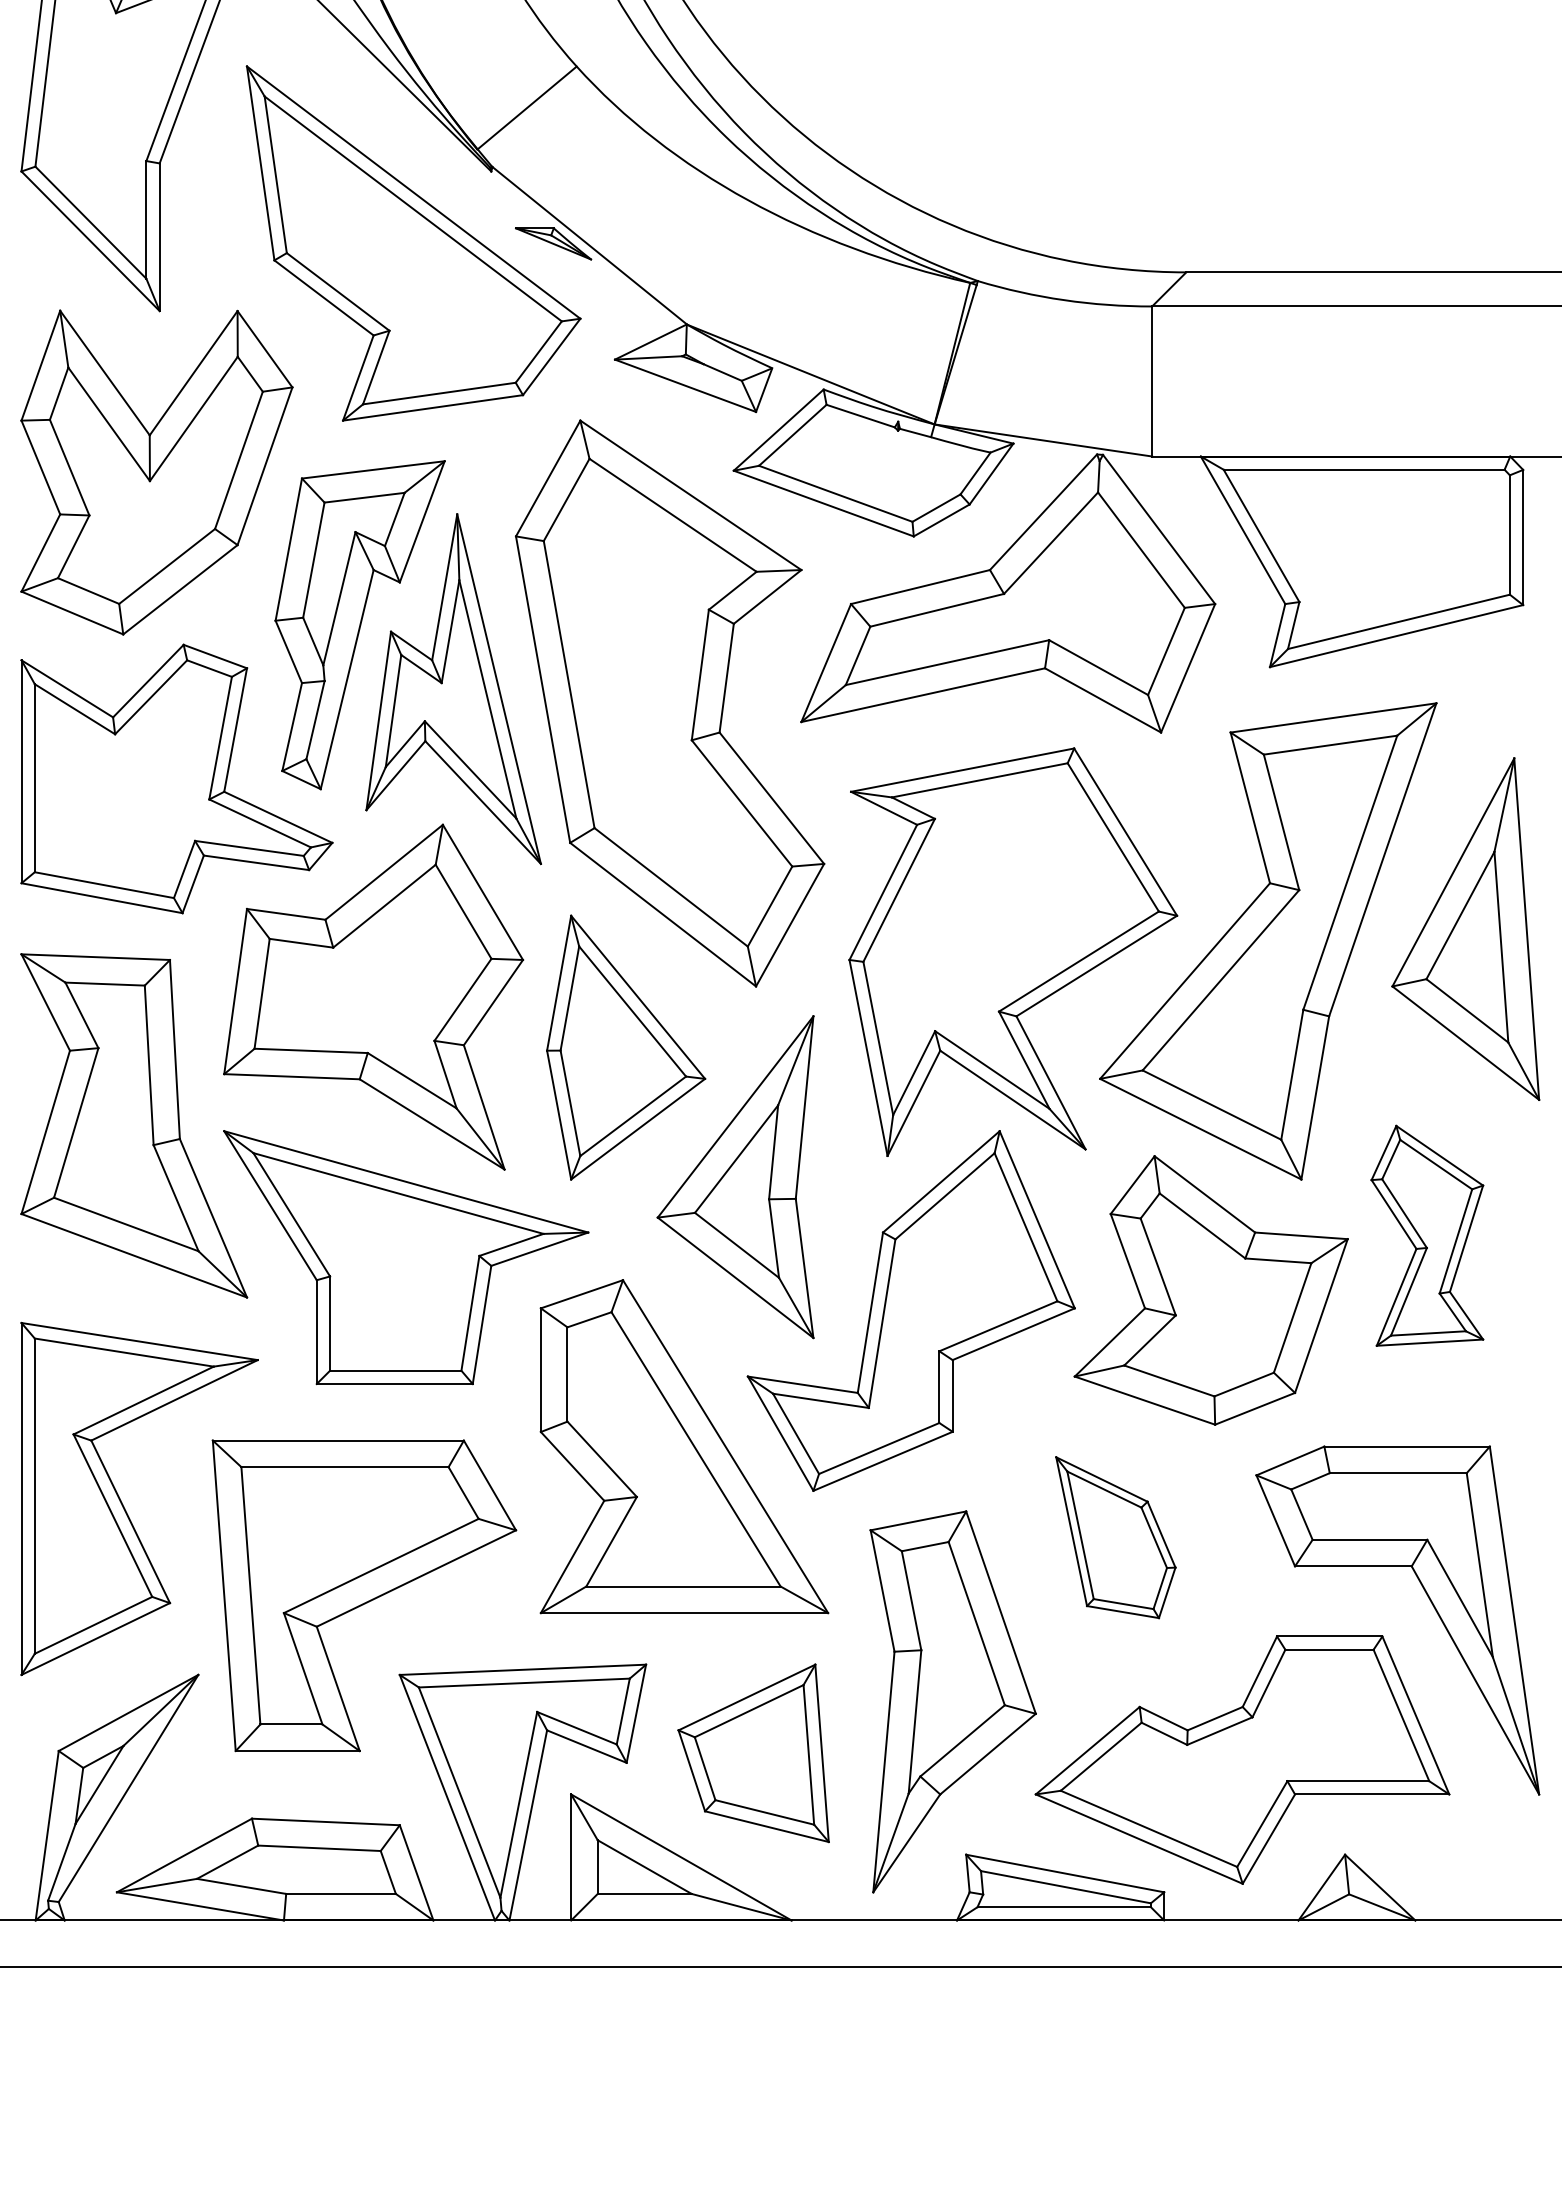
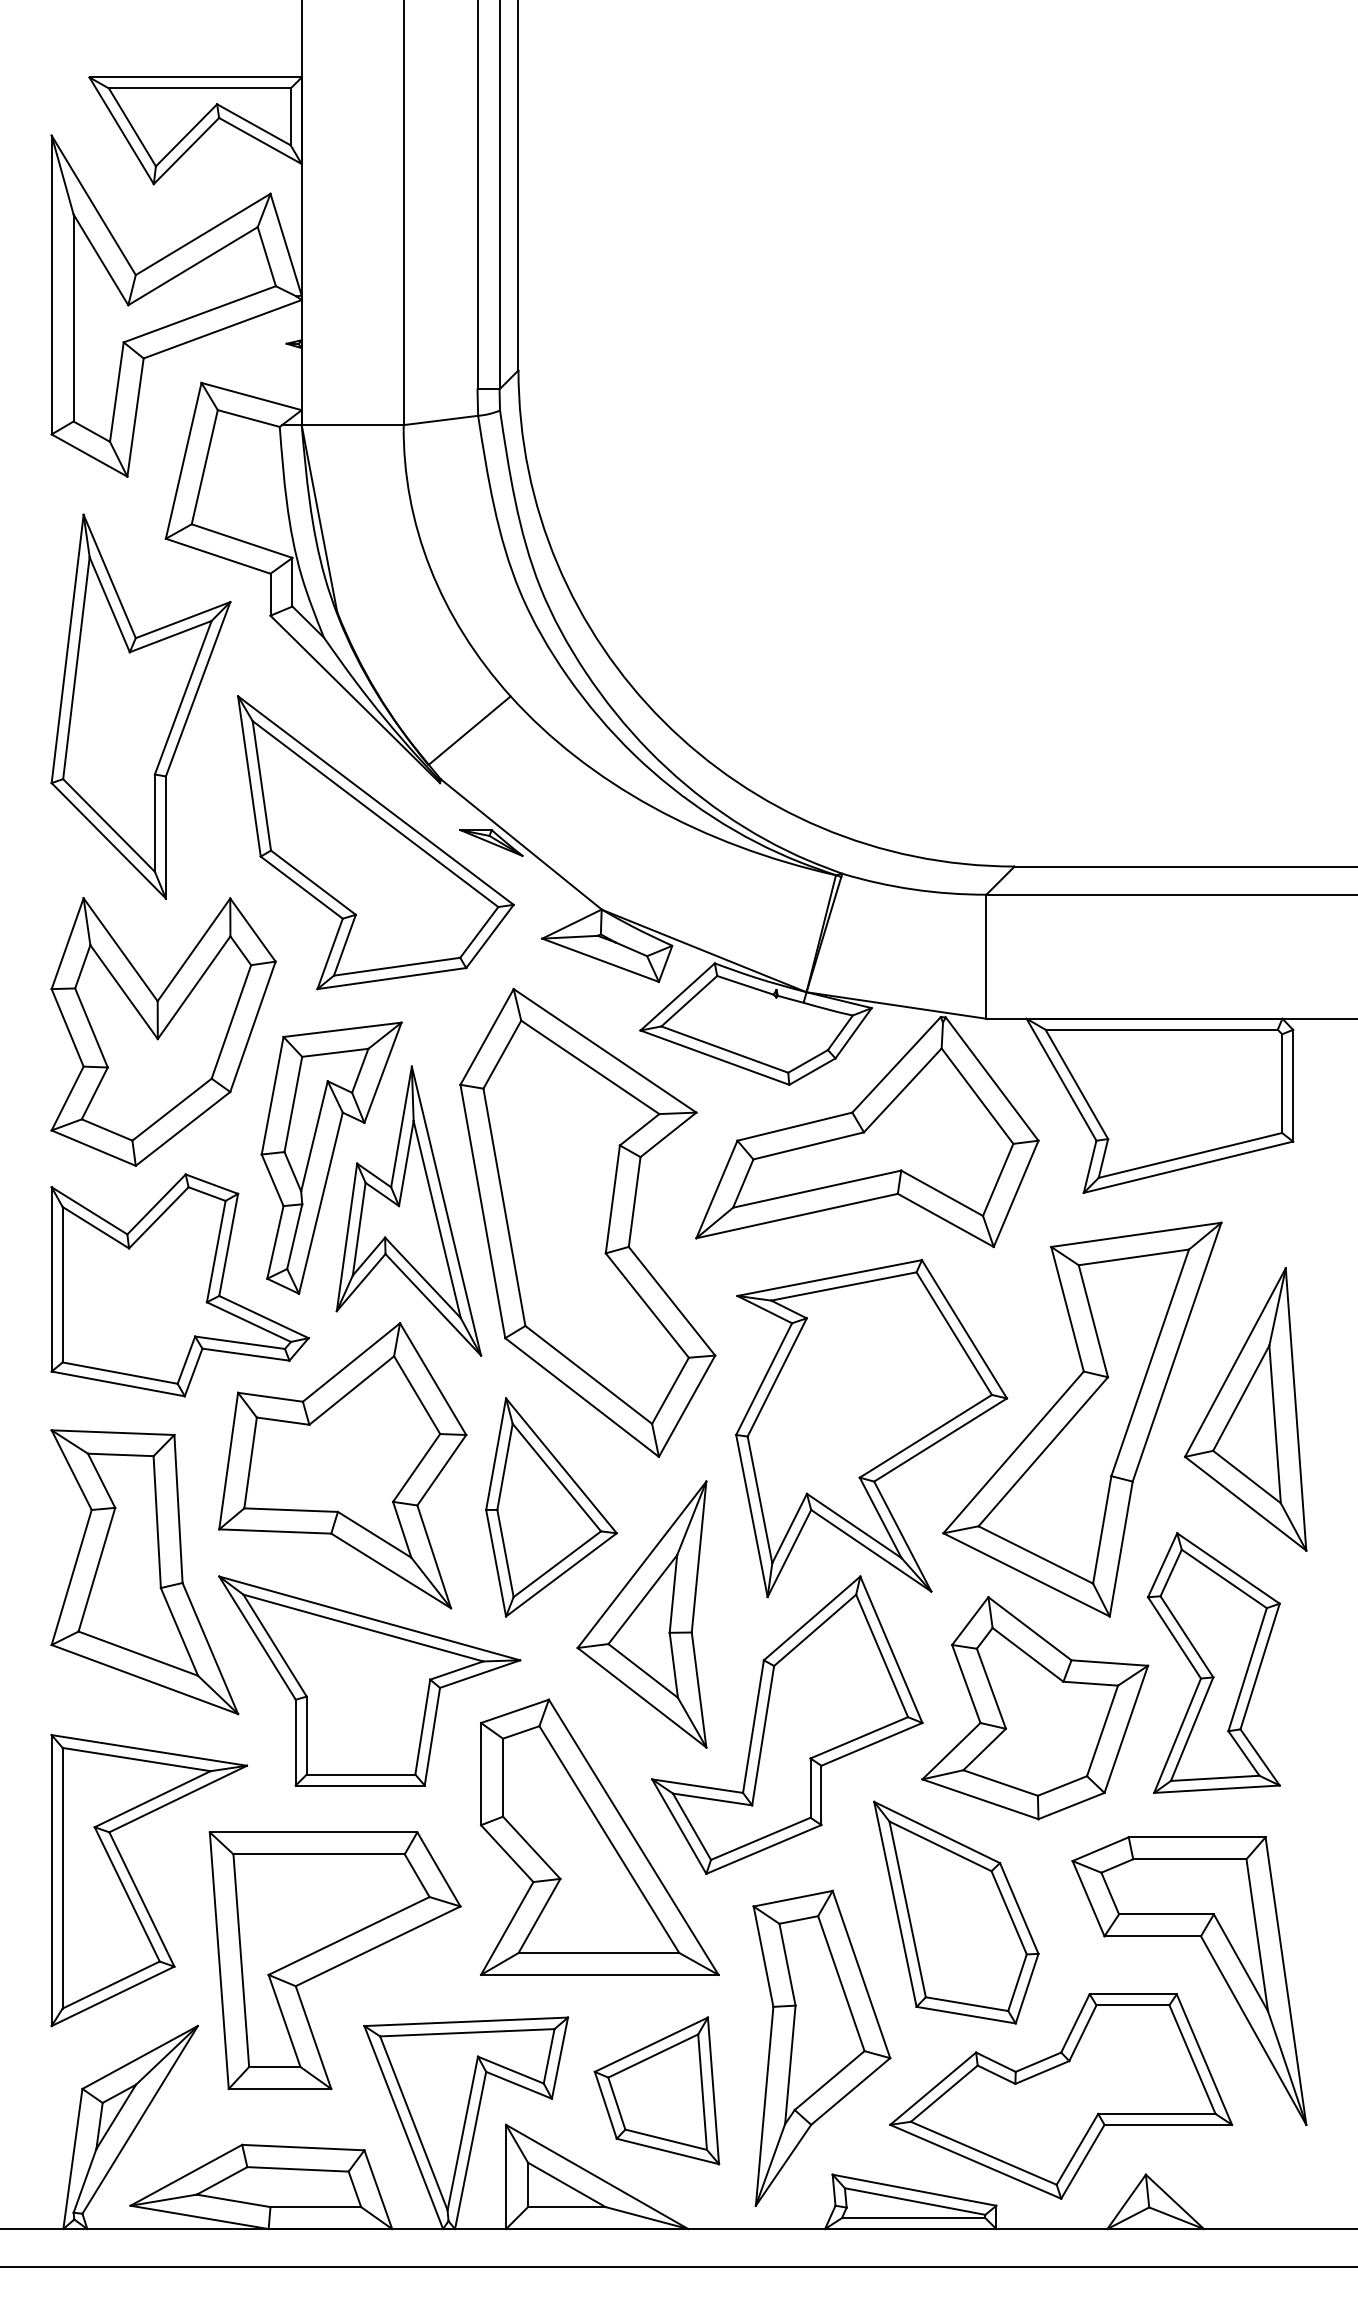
part: (1426, 1235) -> (1213, 1662), size x1.43
part: (1115, 1537) -> (956, 1912), size x1.67

